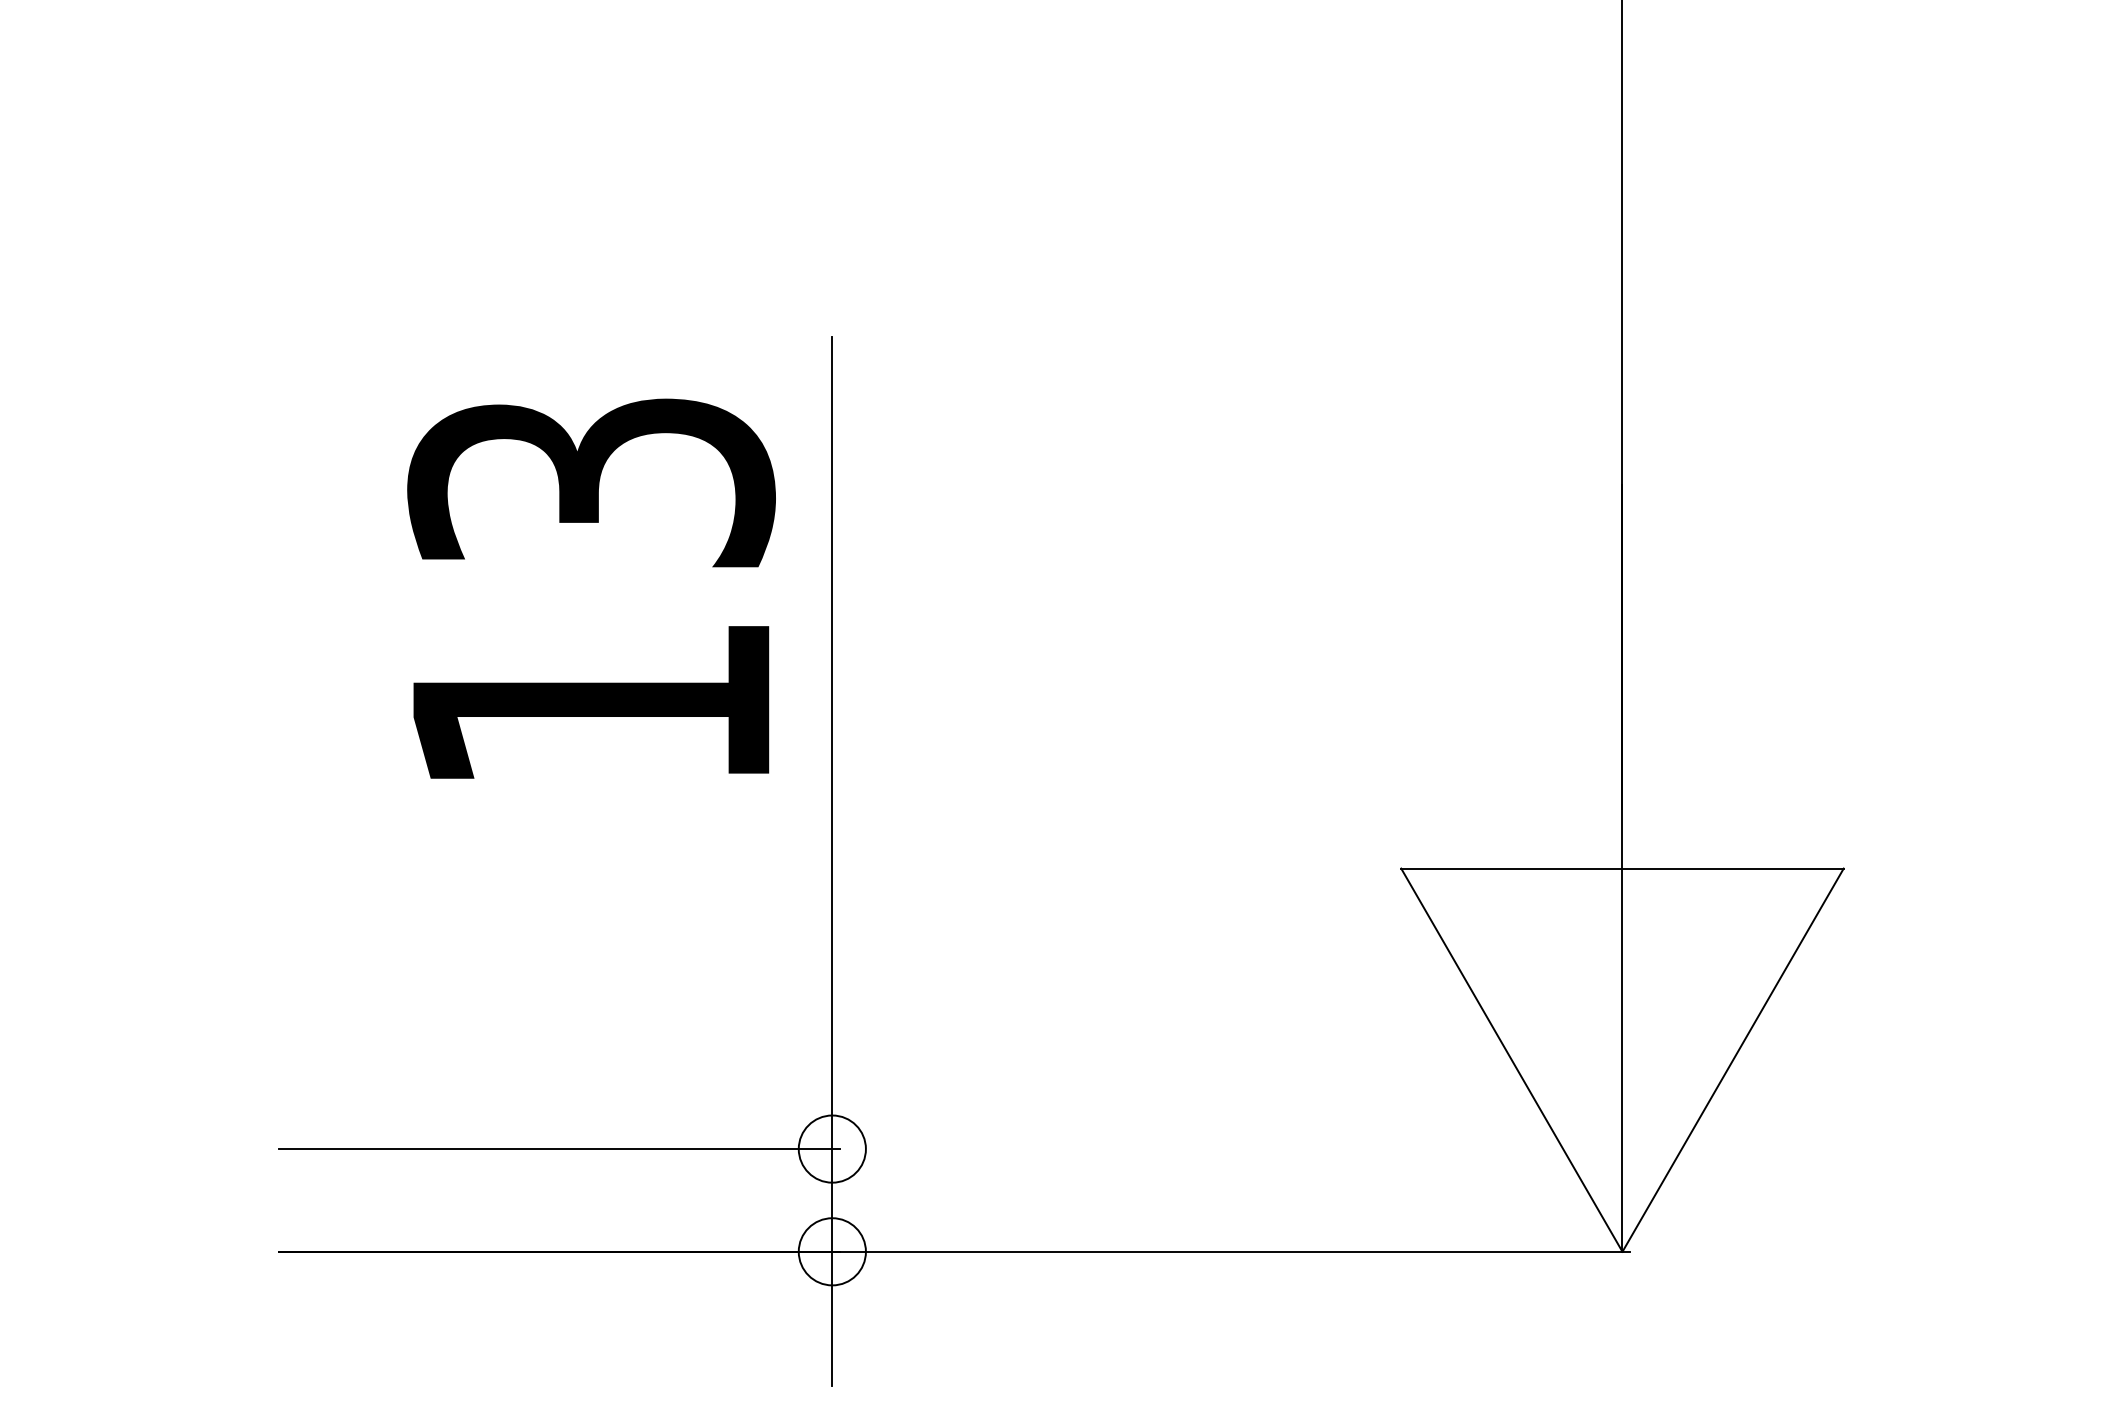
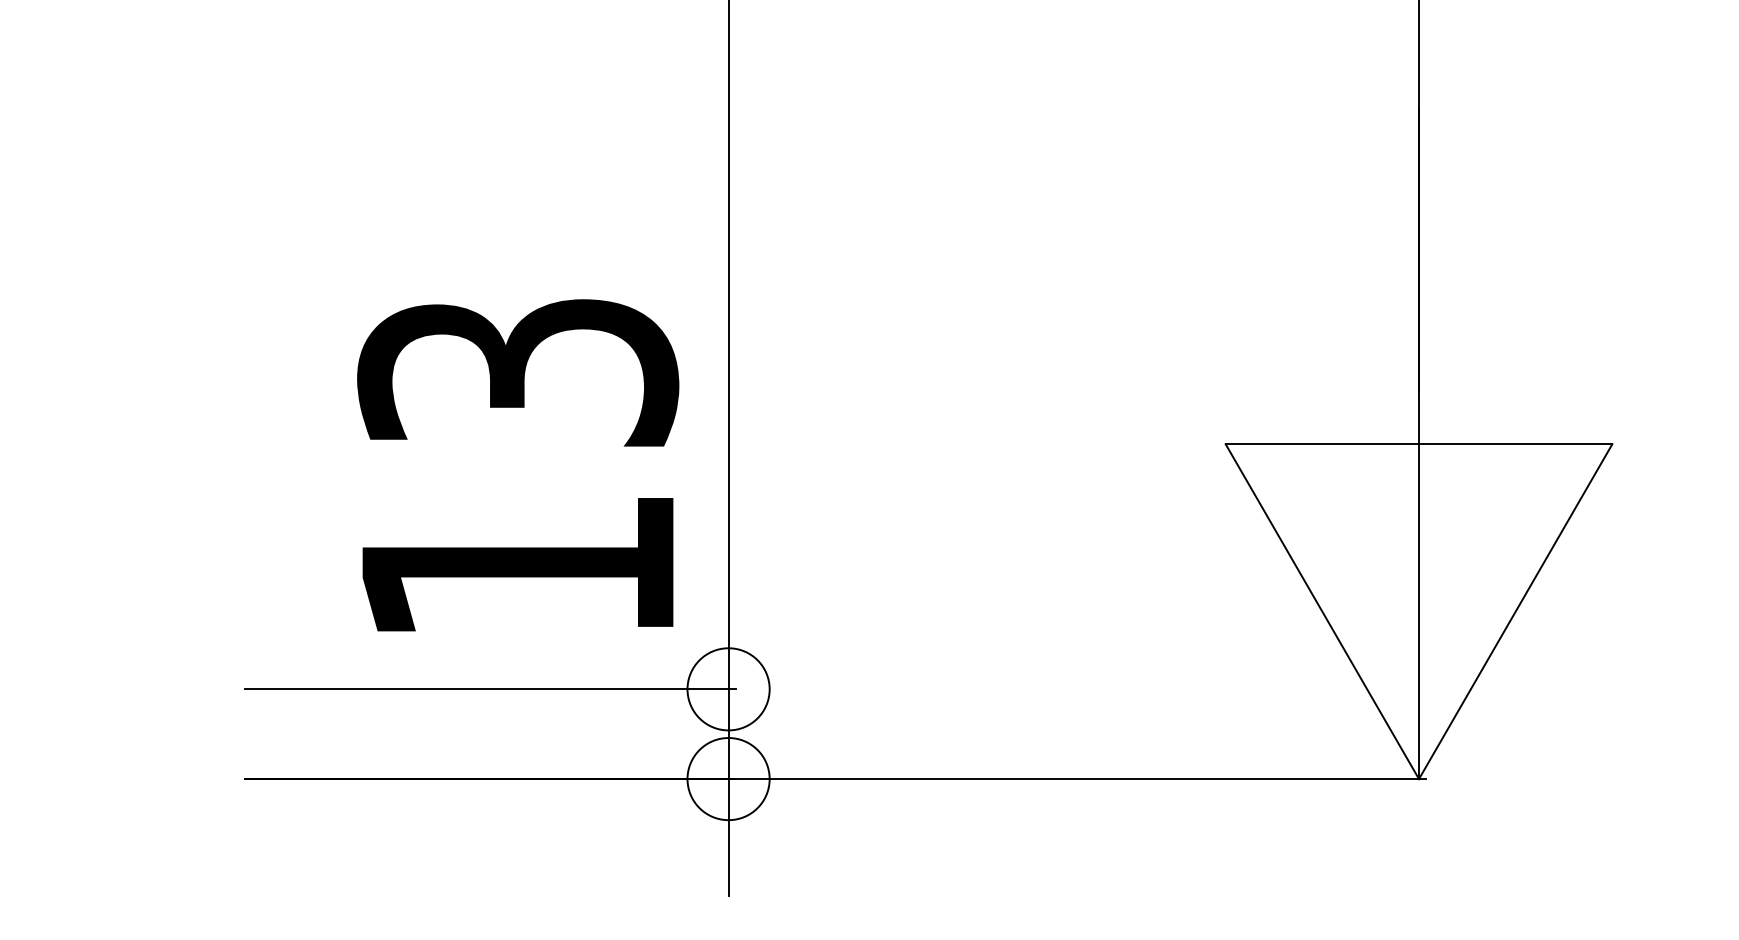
text: (591, 588) -> (518, 465), moved
circle: (831, 1148) -> (727, 688), size x1.4
circle: (831, 1251) -> (727, 778), size x1.4

